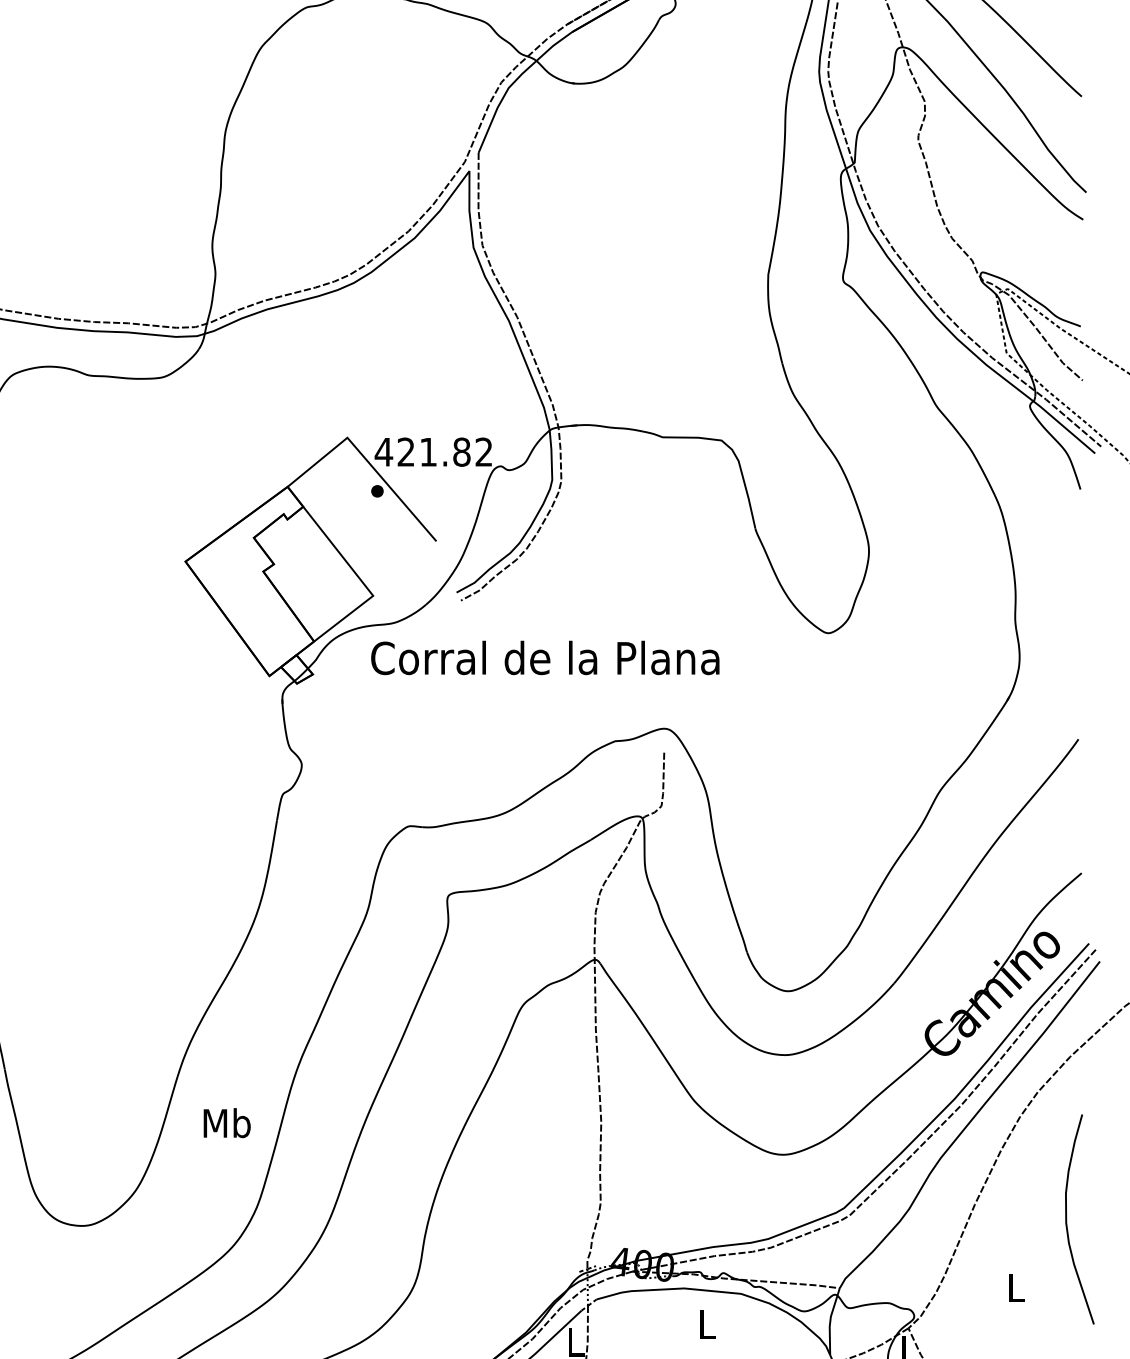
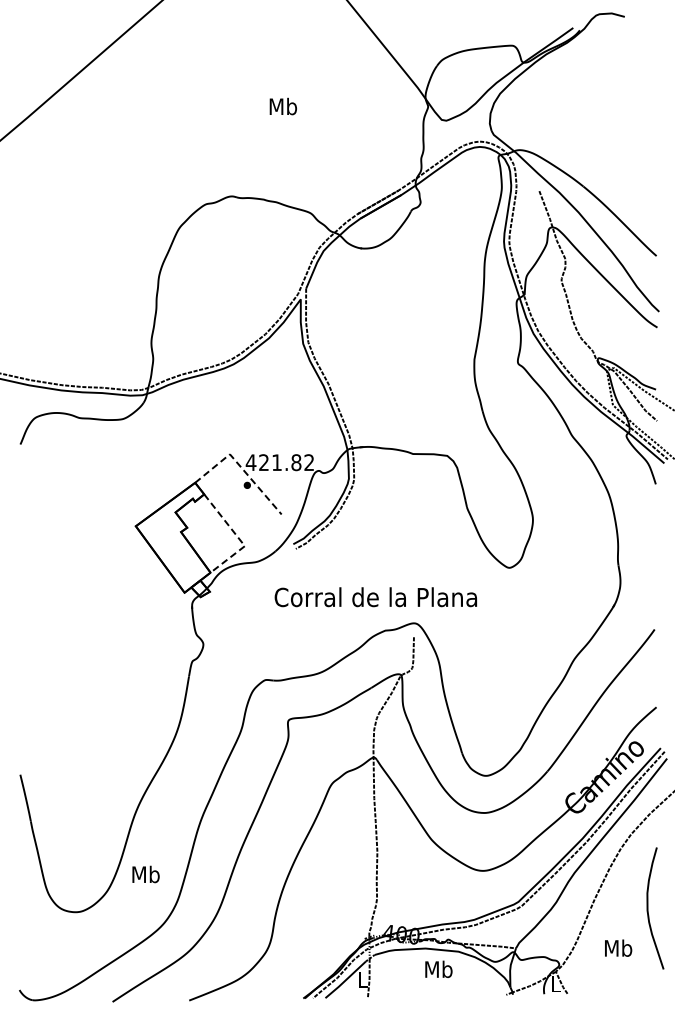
line: (365, 460) -> (240, 467), solid -> dashed
line: (362, 582) -> (238, 538), solid -> dashed
text: (544, 658) -> (375, 597), moved
text: (226, 1123) -> (145, 874), moved
text: (1016, 1286) -> (618, 947), L -> Mb
text: (706, 1324) -> (438, 969), L -> Mb

